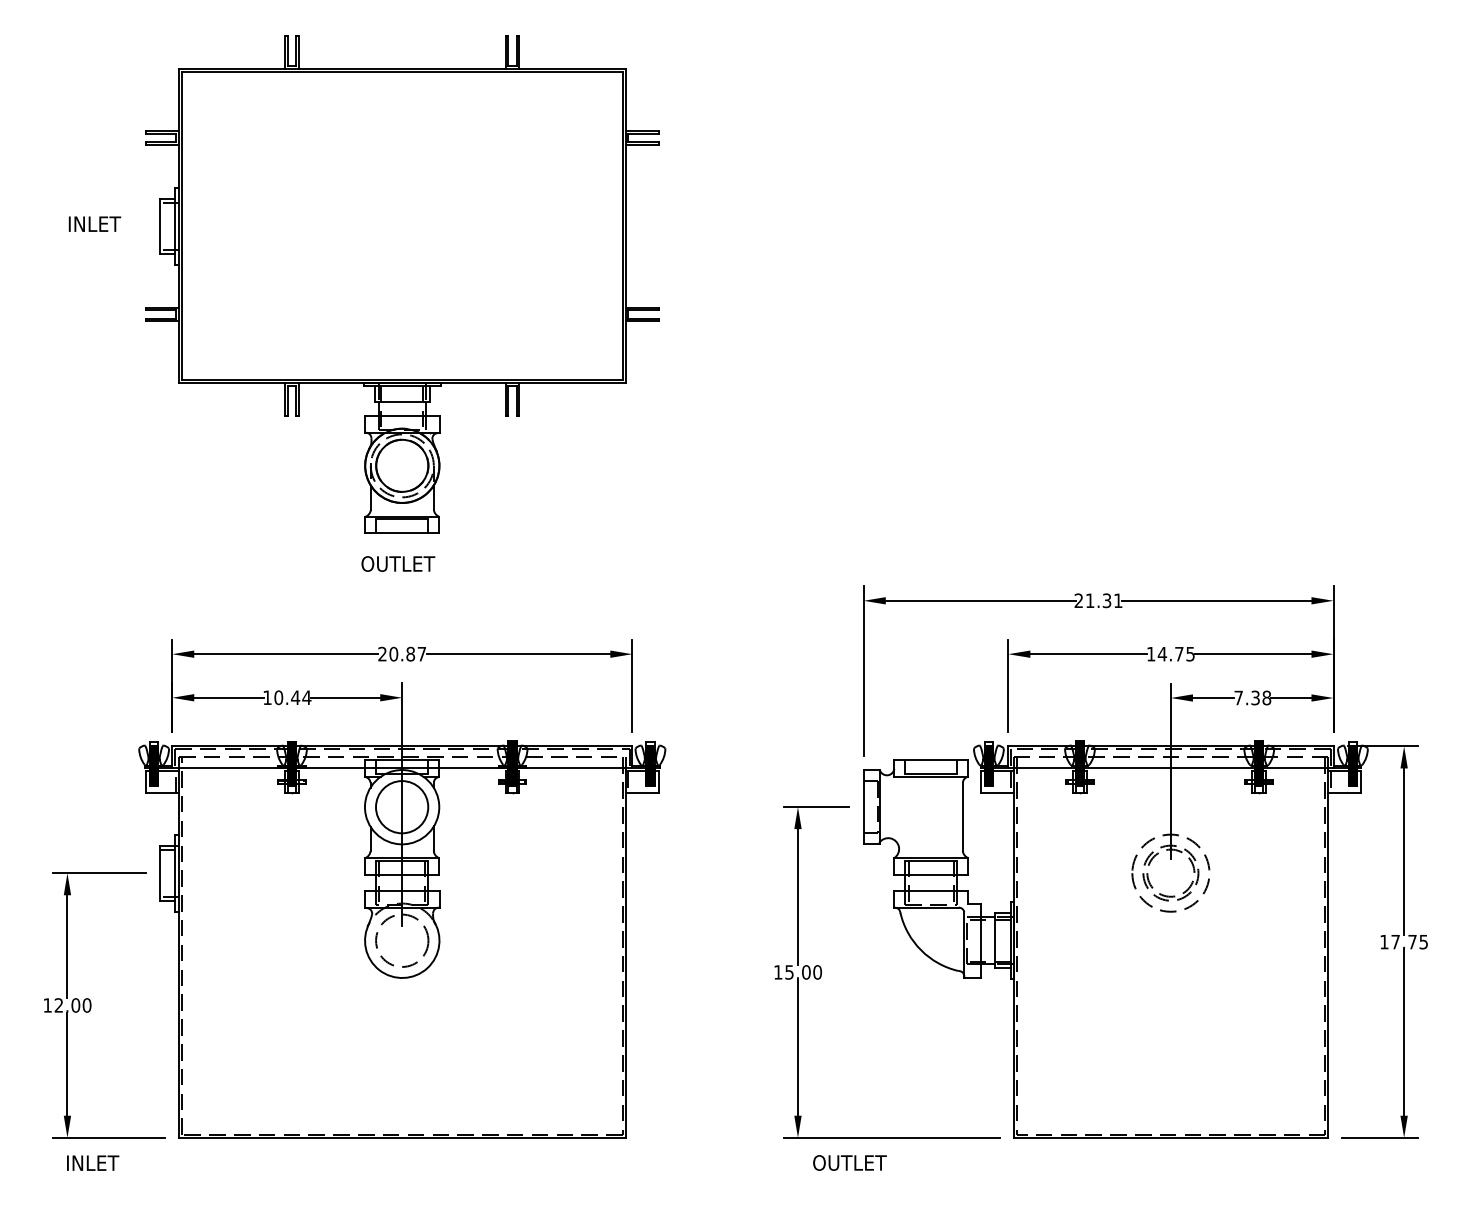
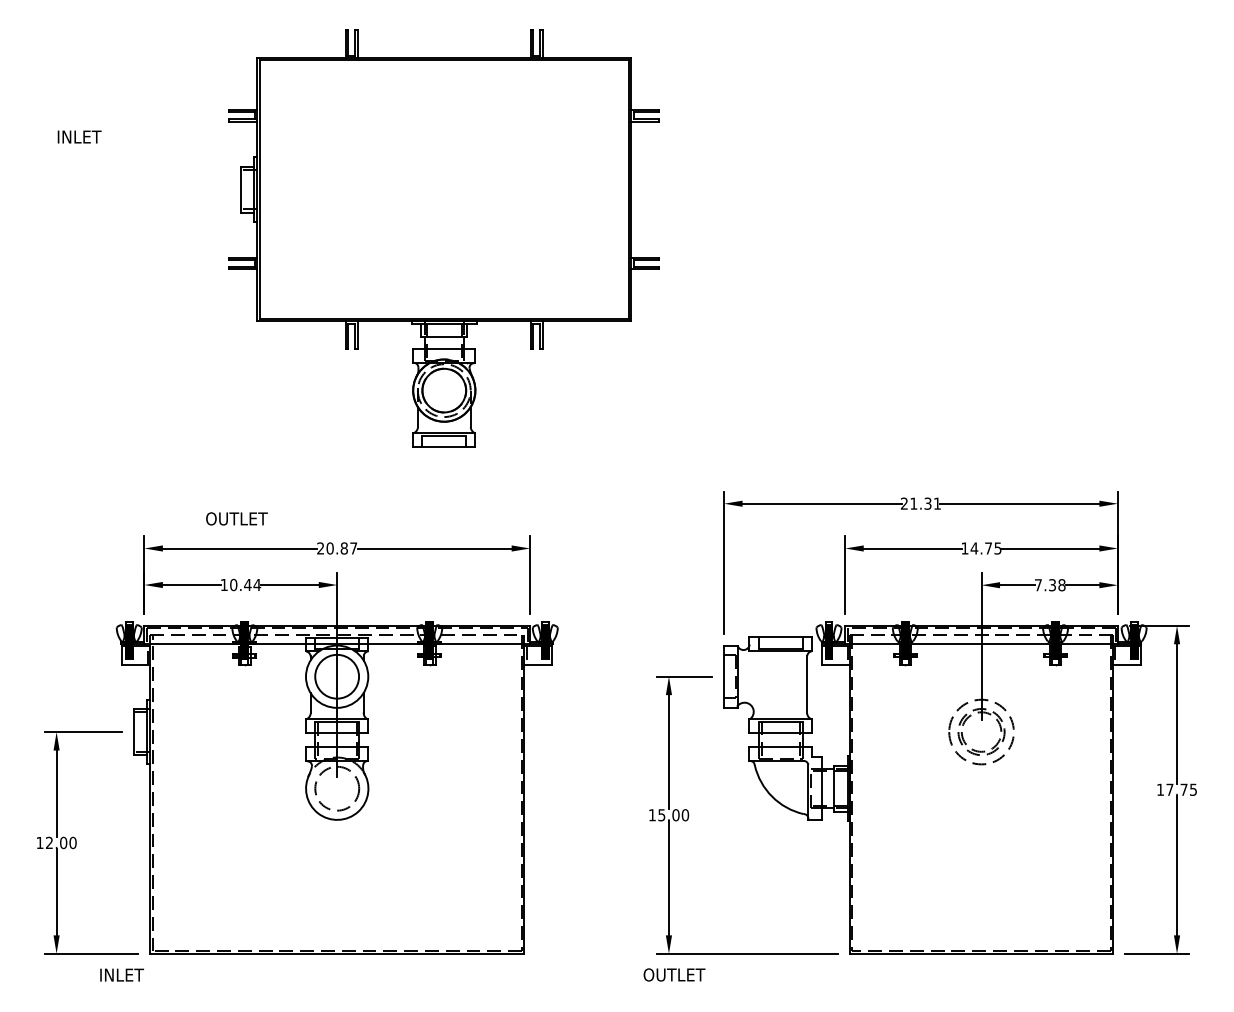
text: (94, 223) -> (79, 136), moved
part: (401, 284) -> (443, 238), moved
text: (397, 563) -> (236, 518), moved
text: (92, 1162) -> (121, 974), moved
text: (849, 1162) -> (674, 974), moved

